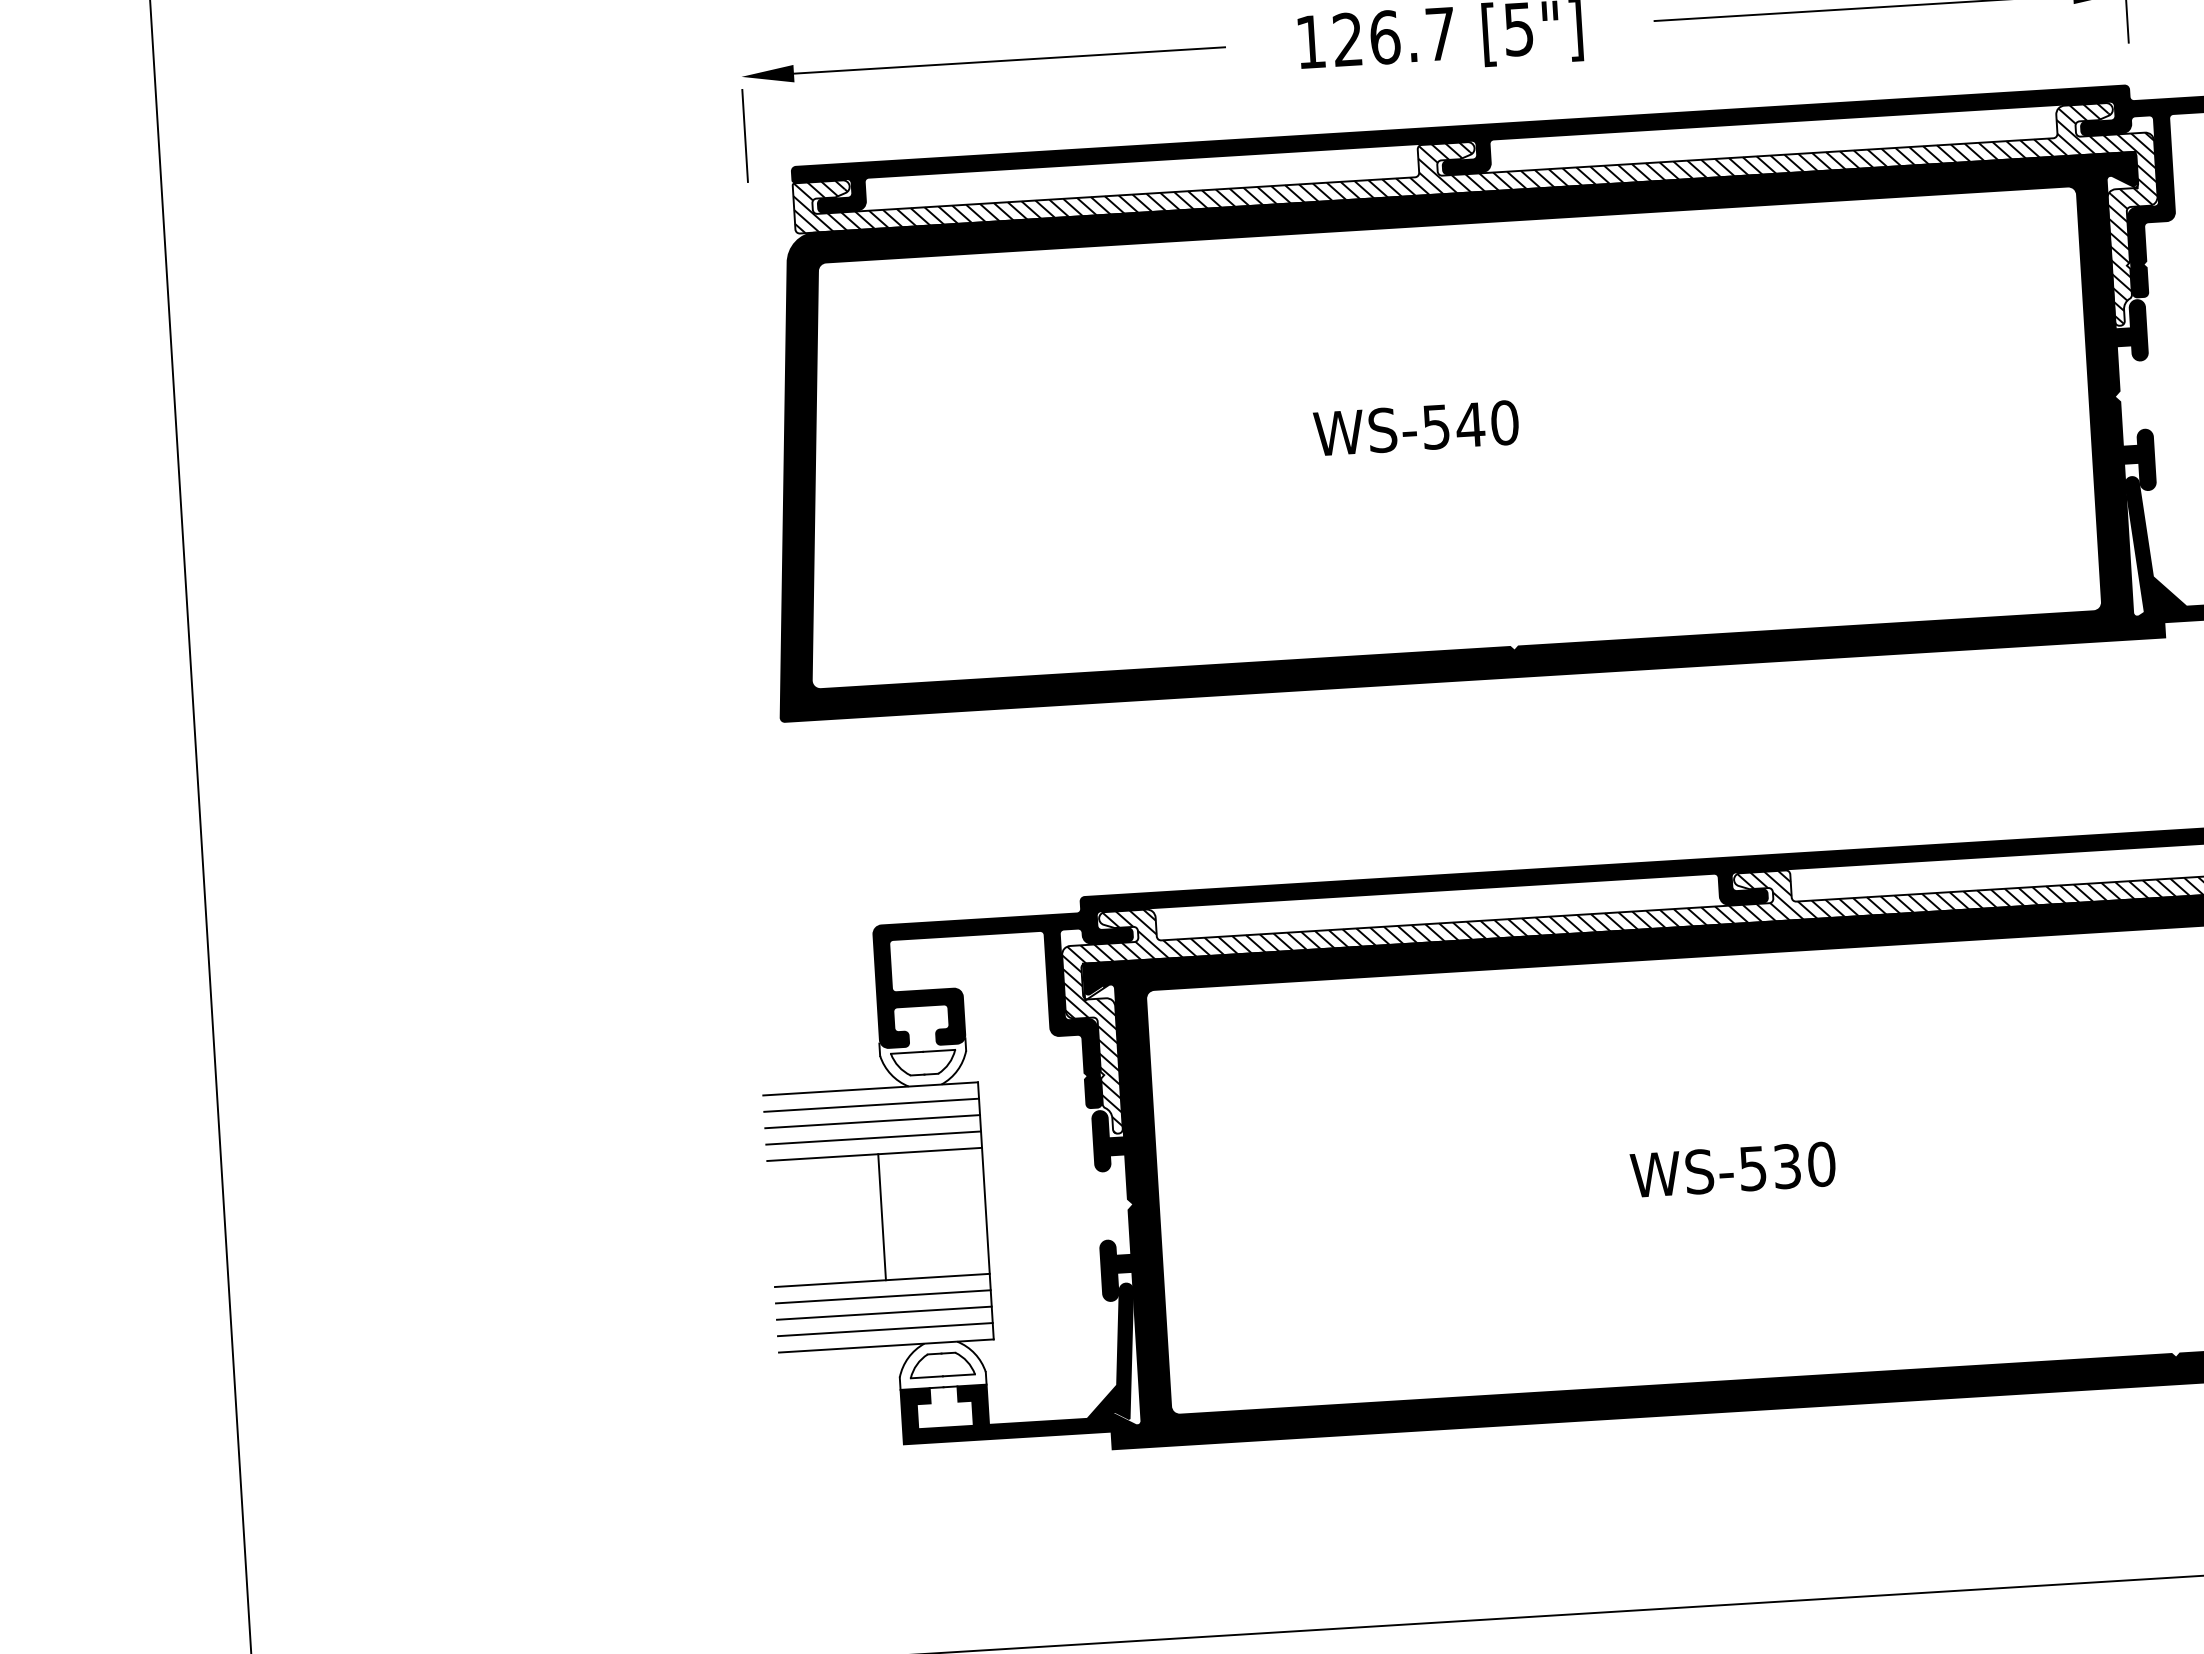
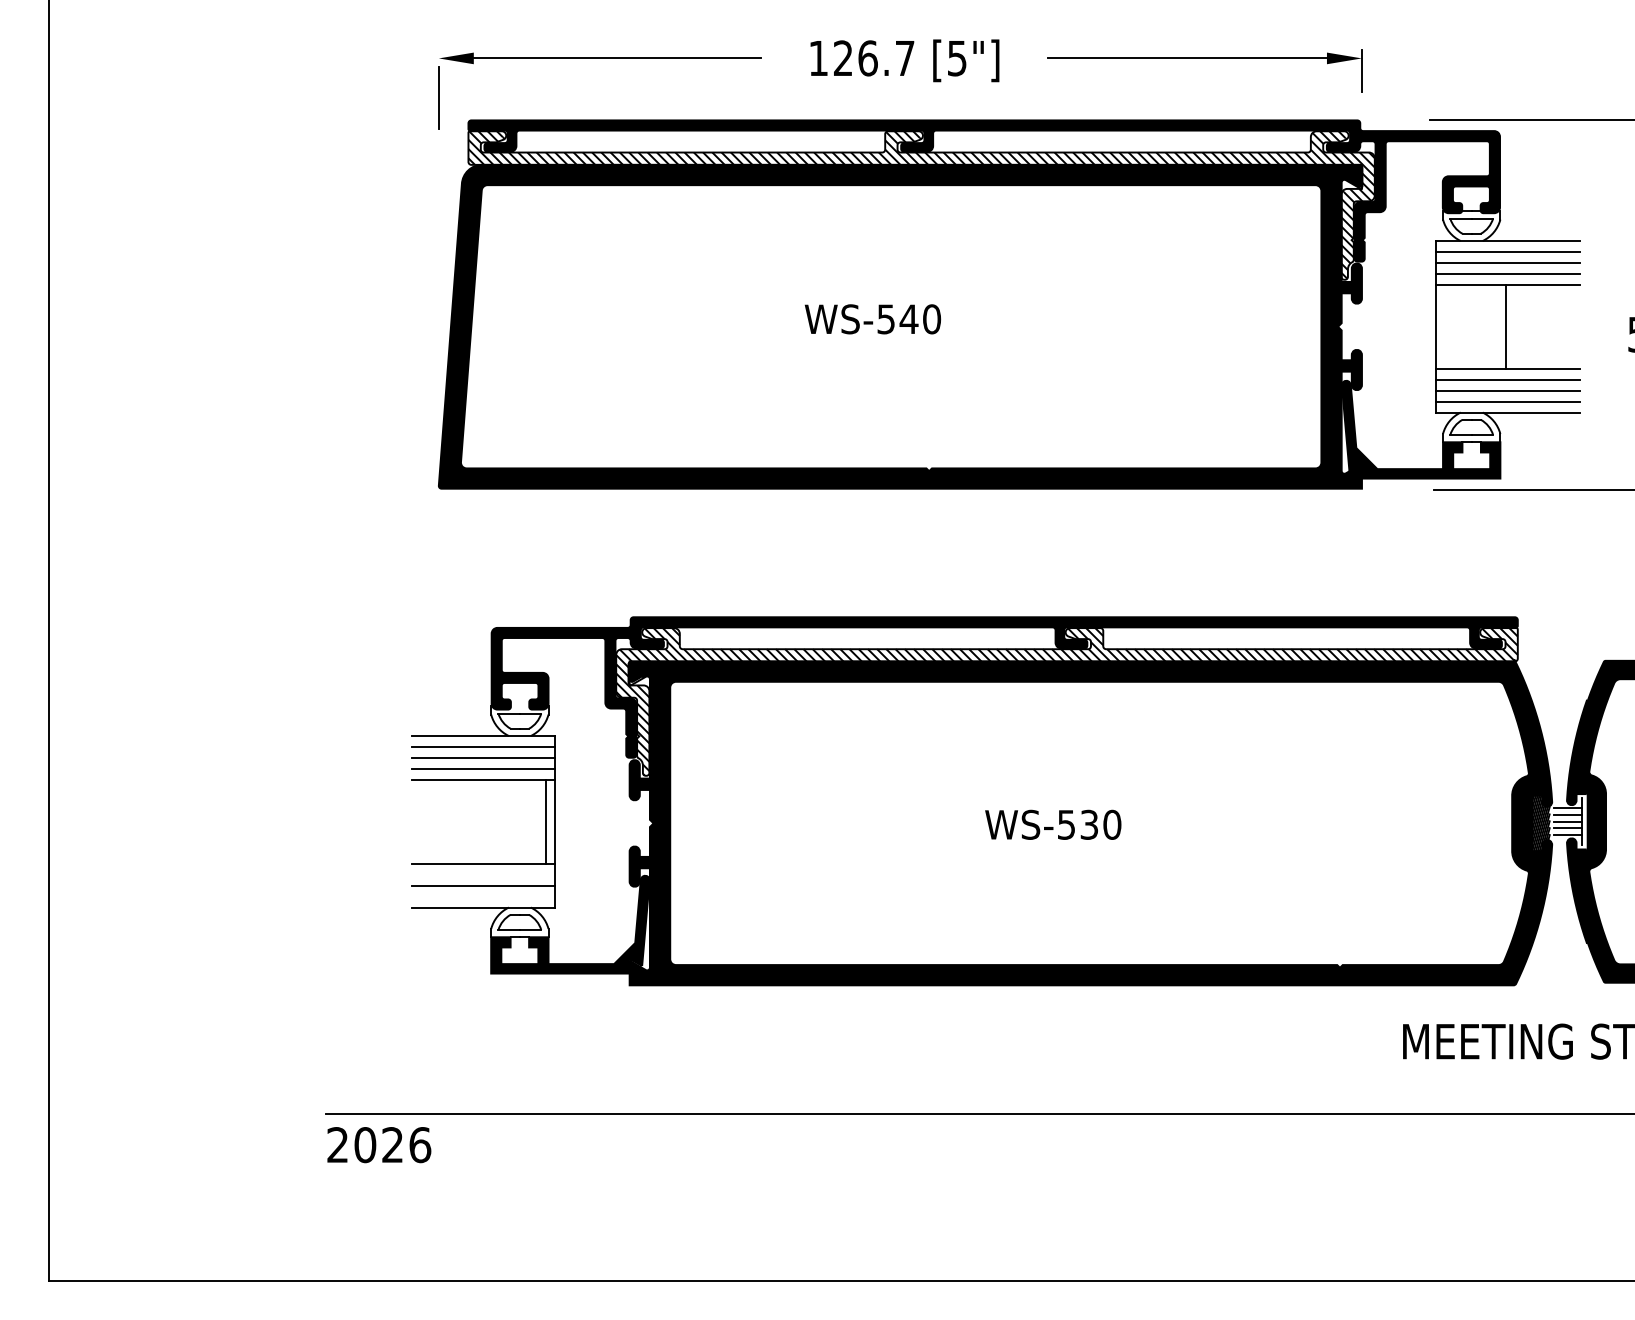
line: (881, 1216) -> (545, 821), moved
line: (883, 1296) -> (483, 874), removed
line: (885, 1329) -> (483, 896), removed

